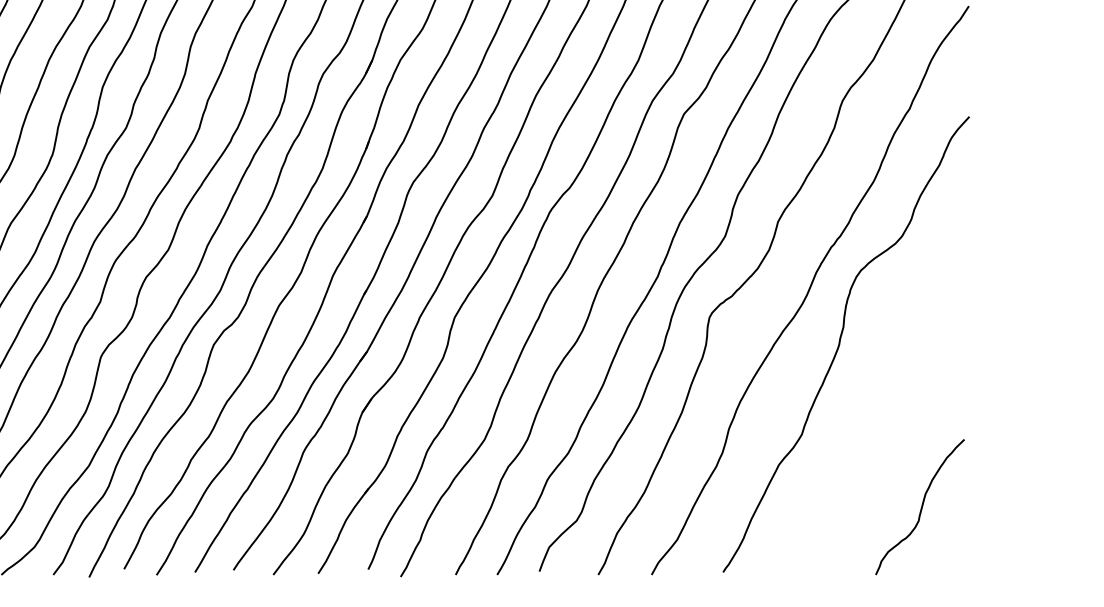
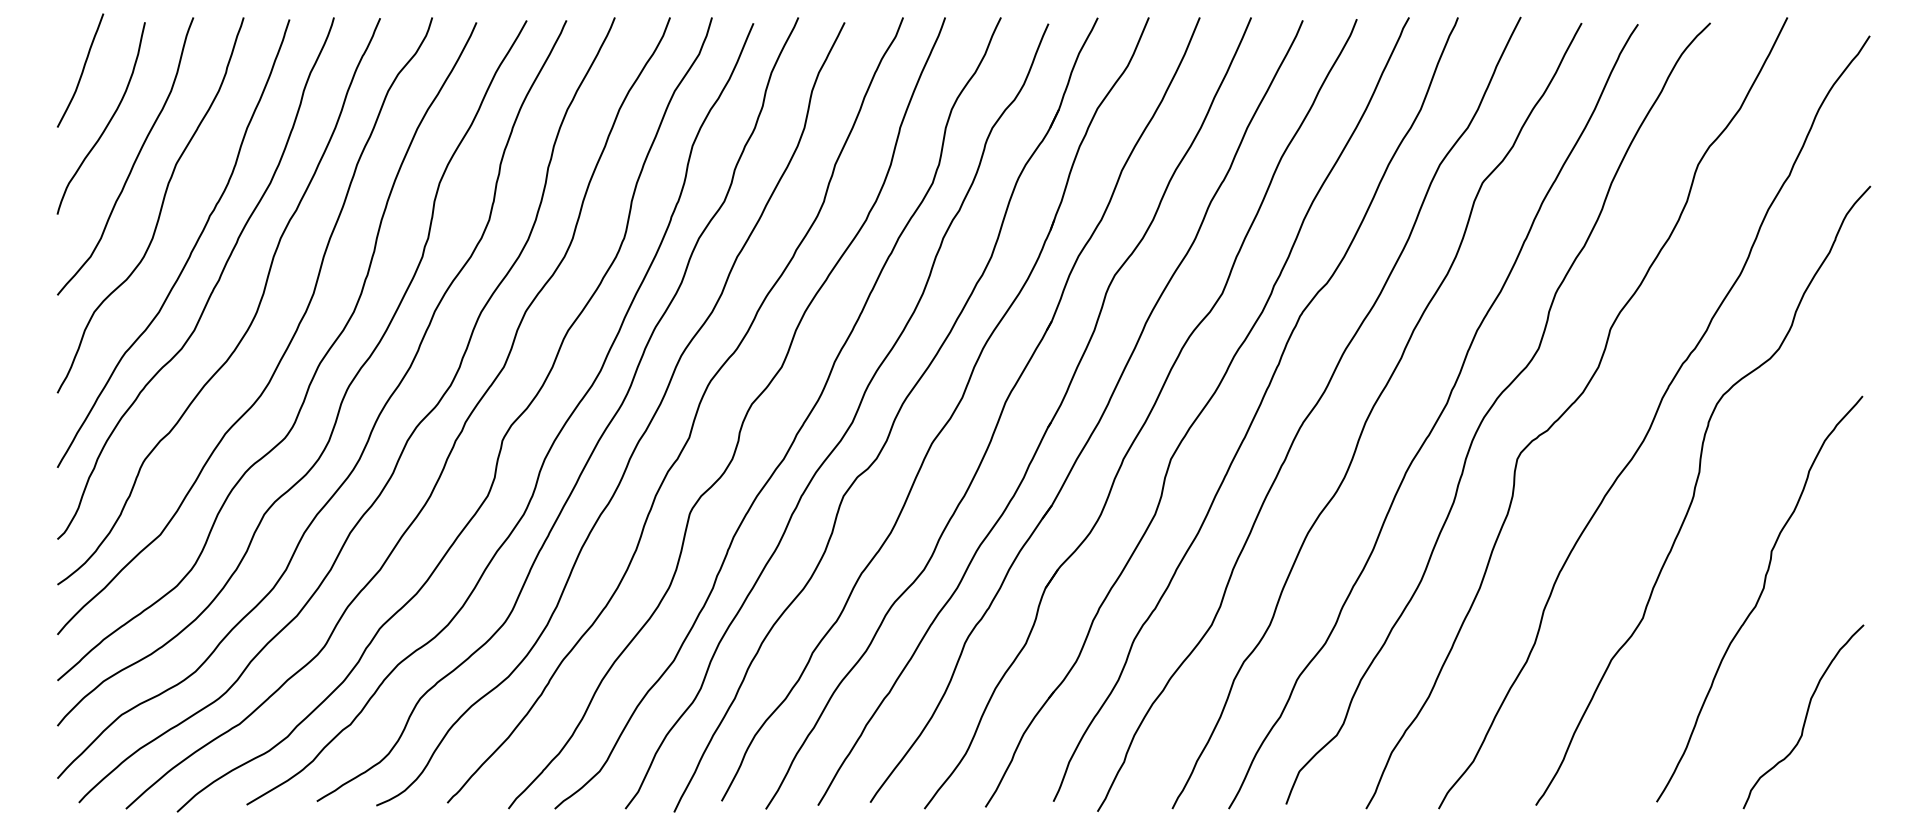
curve: (887, 420) -> (1759, 598), added

